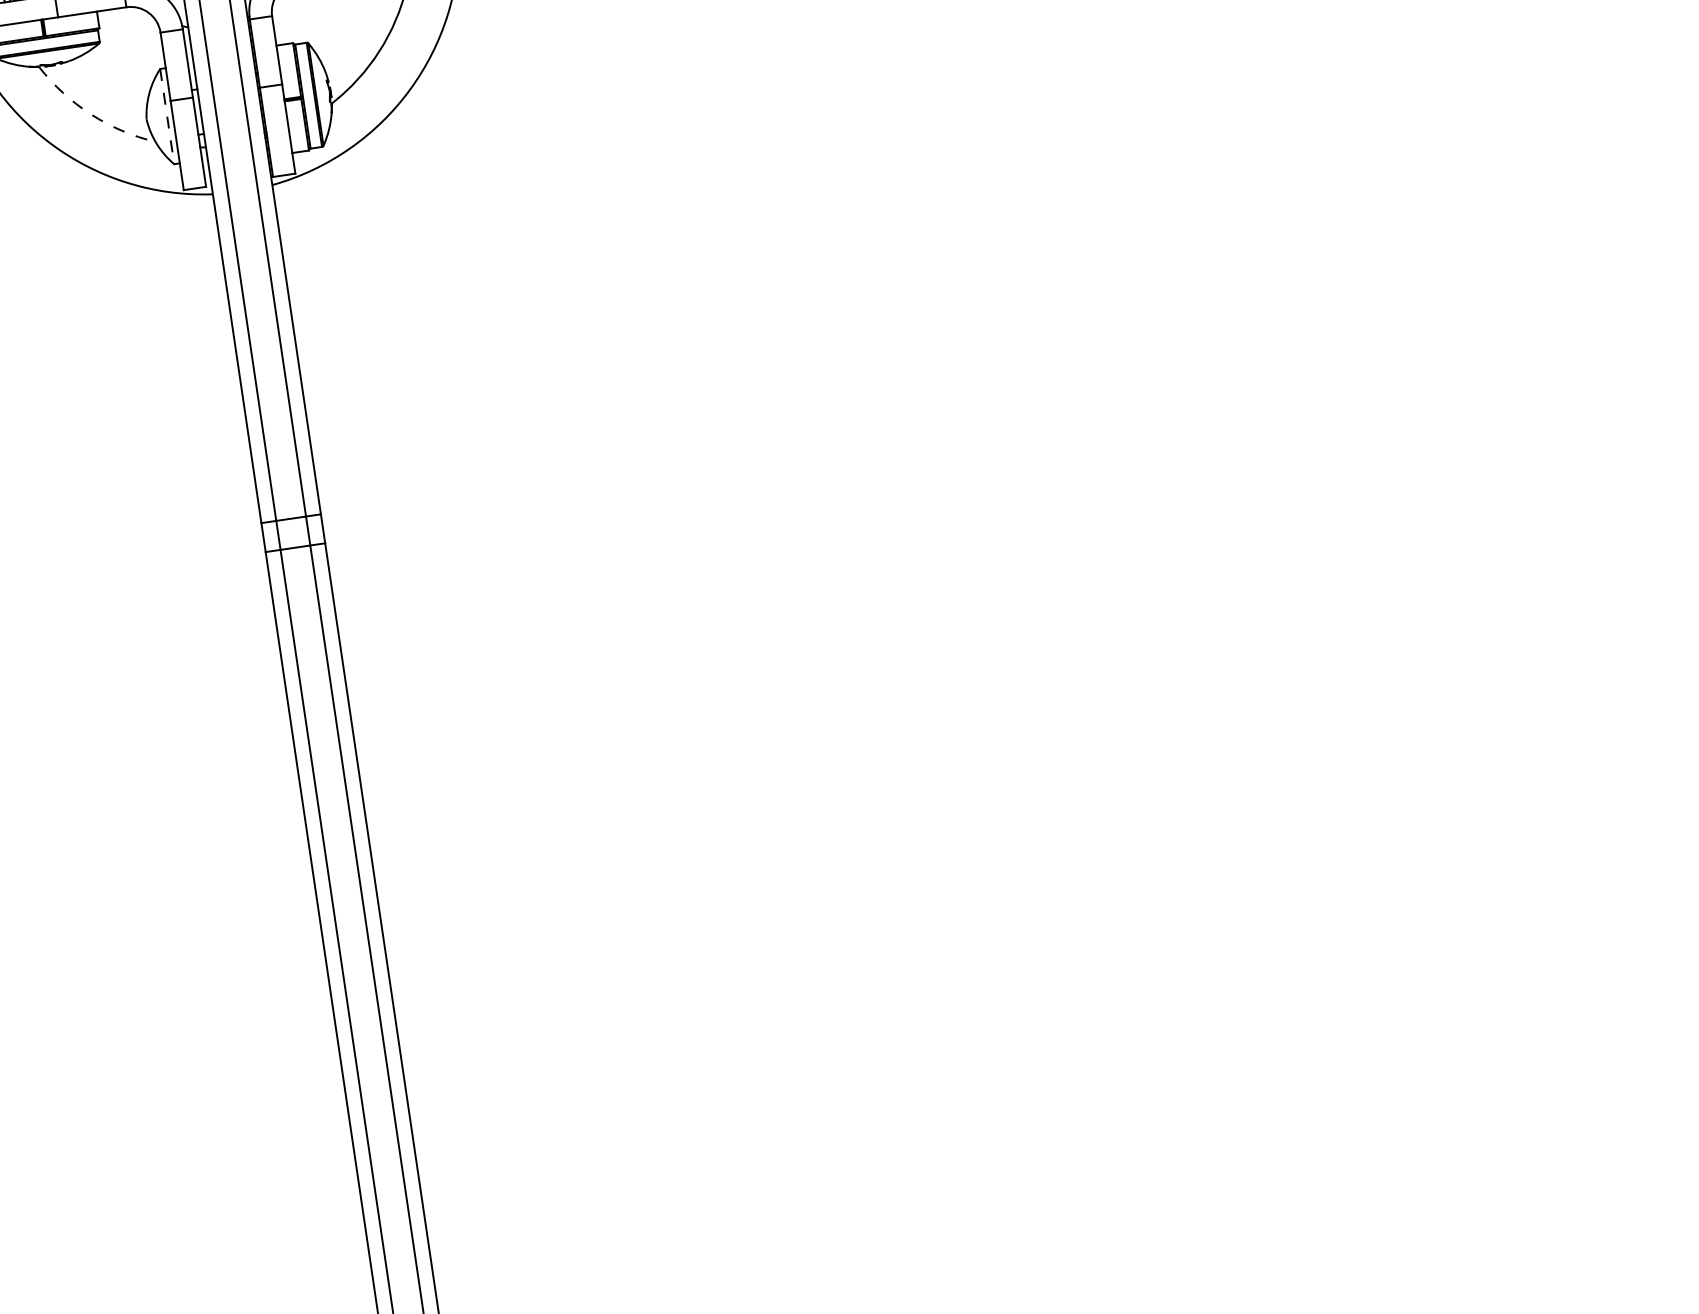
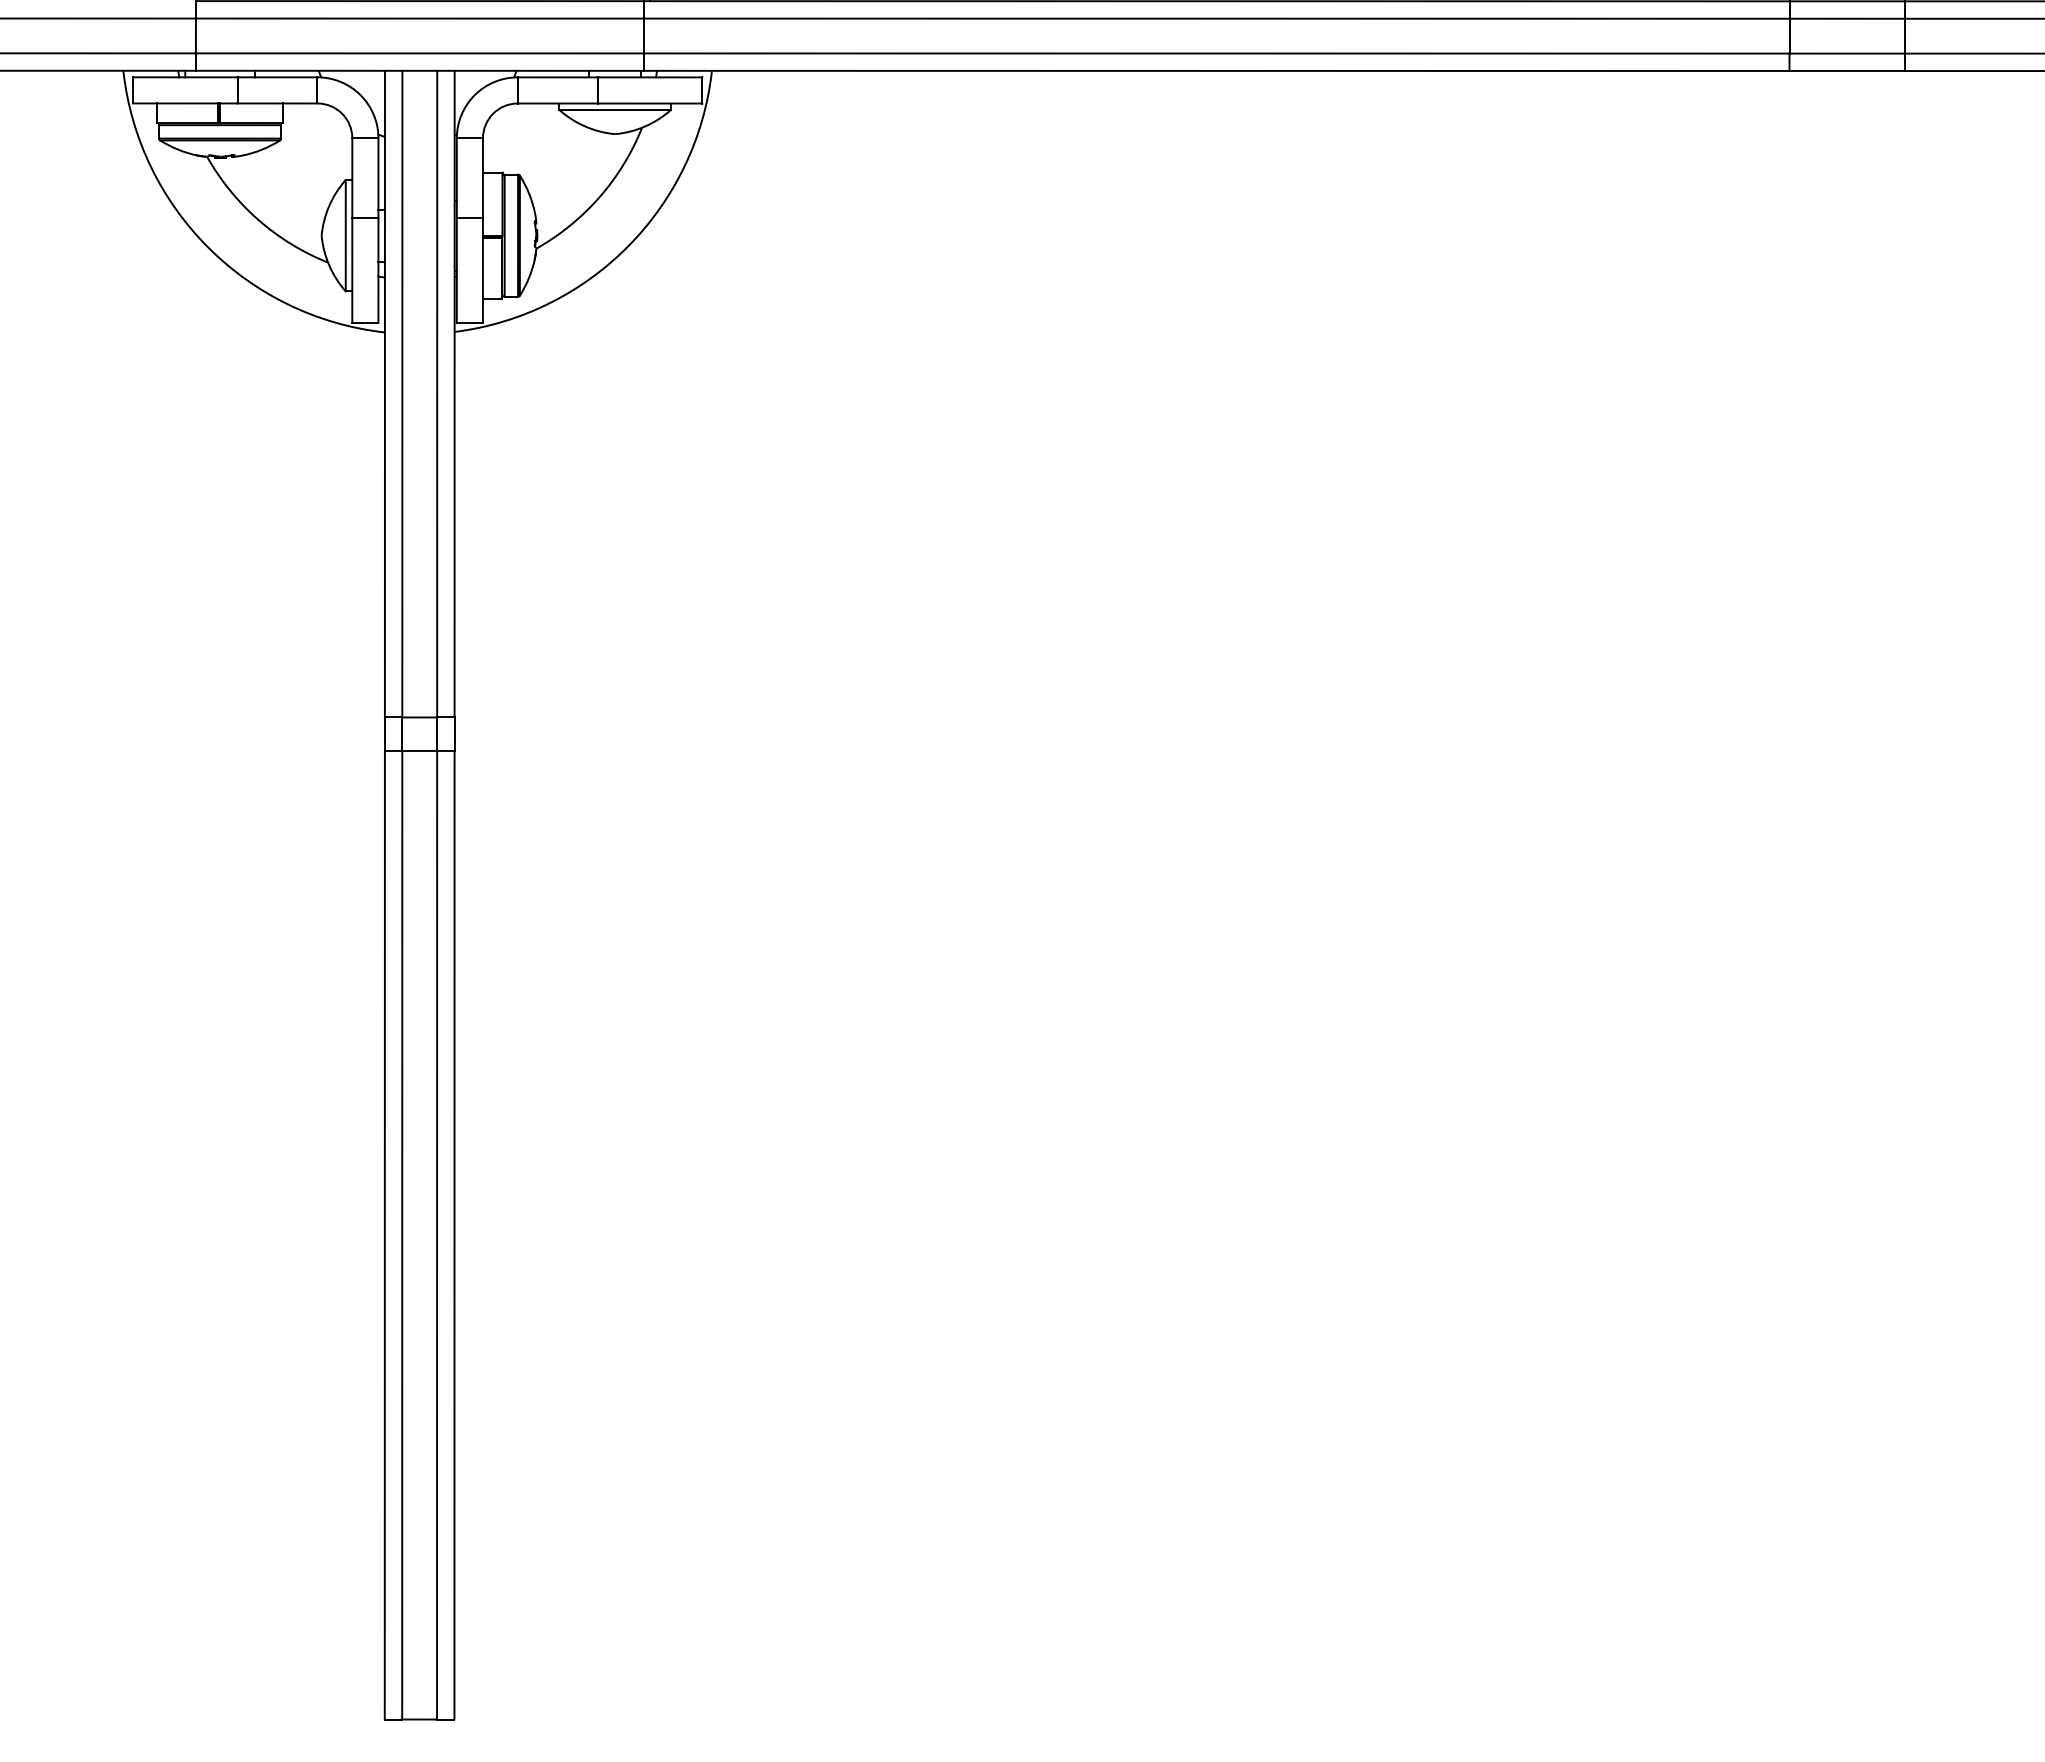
arc: (90, 114) -> (258, 220), dashed -> solid
line: (166, 116) -> (345, 235), dashed -> solid

